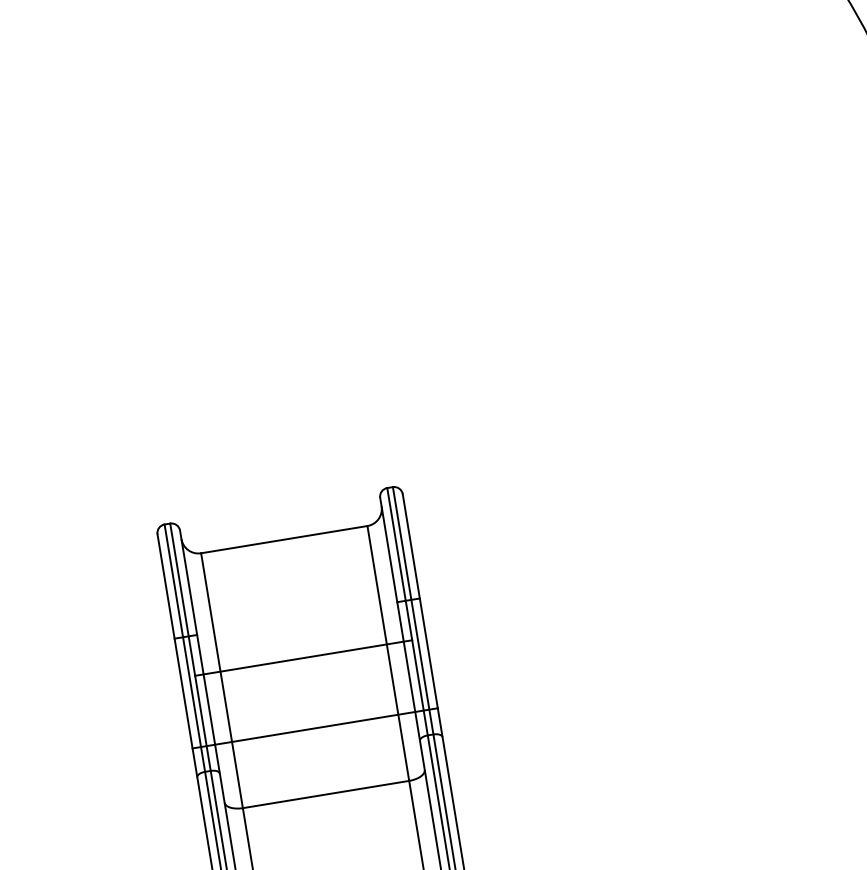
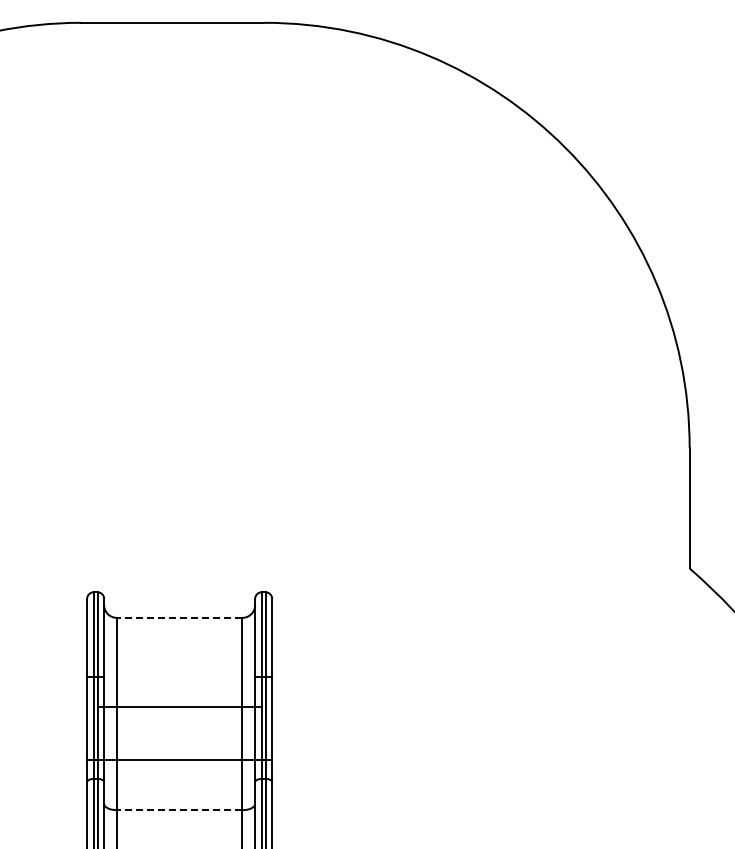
line: (283, 539) -> (179, 617), solid -> dashed
line: (325, 795) -> (179, 810), solid -> dashed

